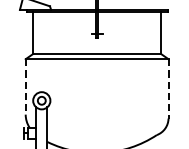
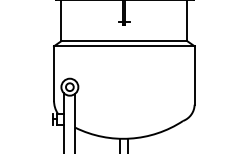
line: (26, 87) -> (54, 74), dashed -> solid
line: (168, 89) -> (194, 76), dashed -> solid

